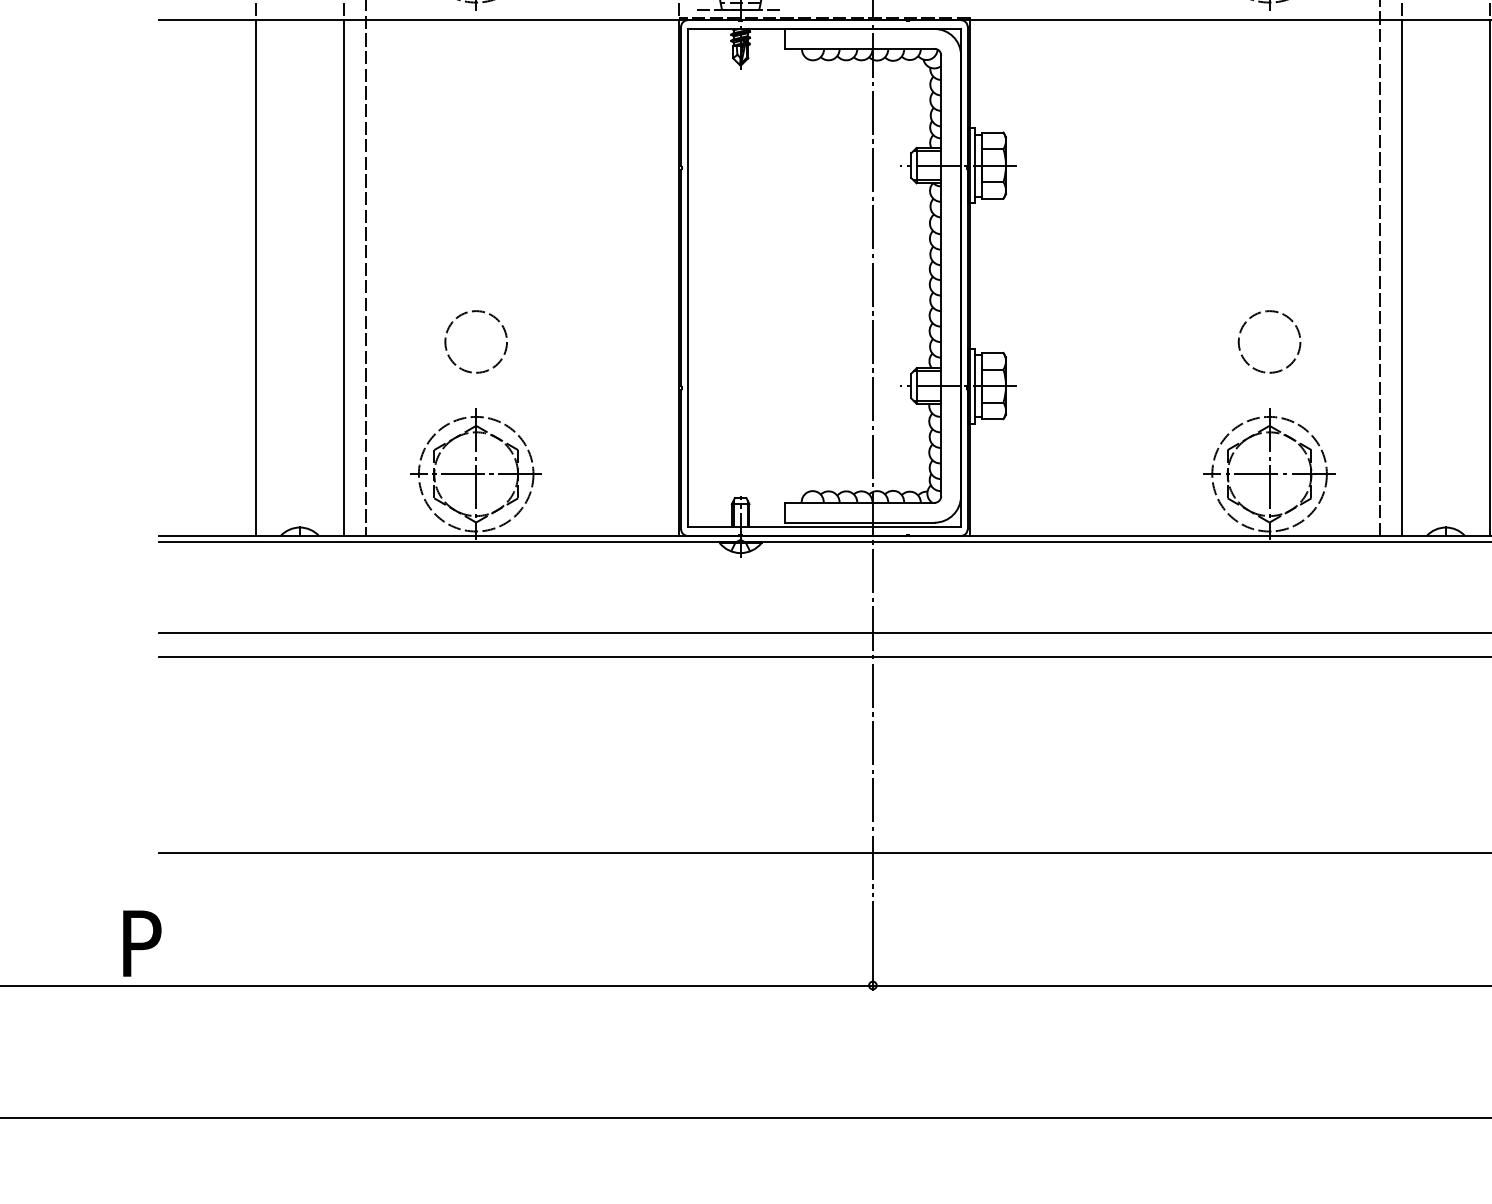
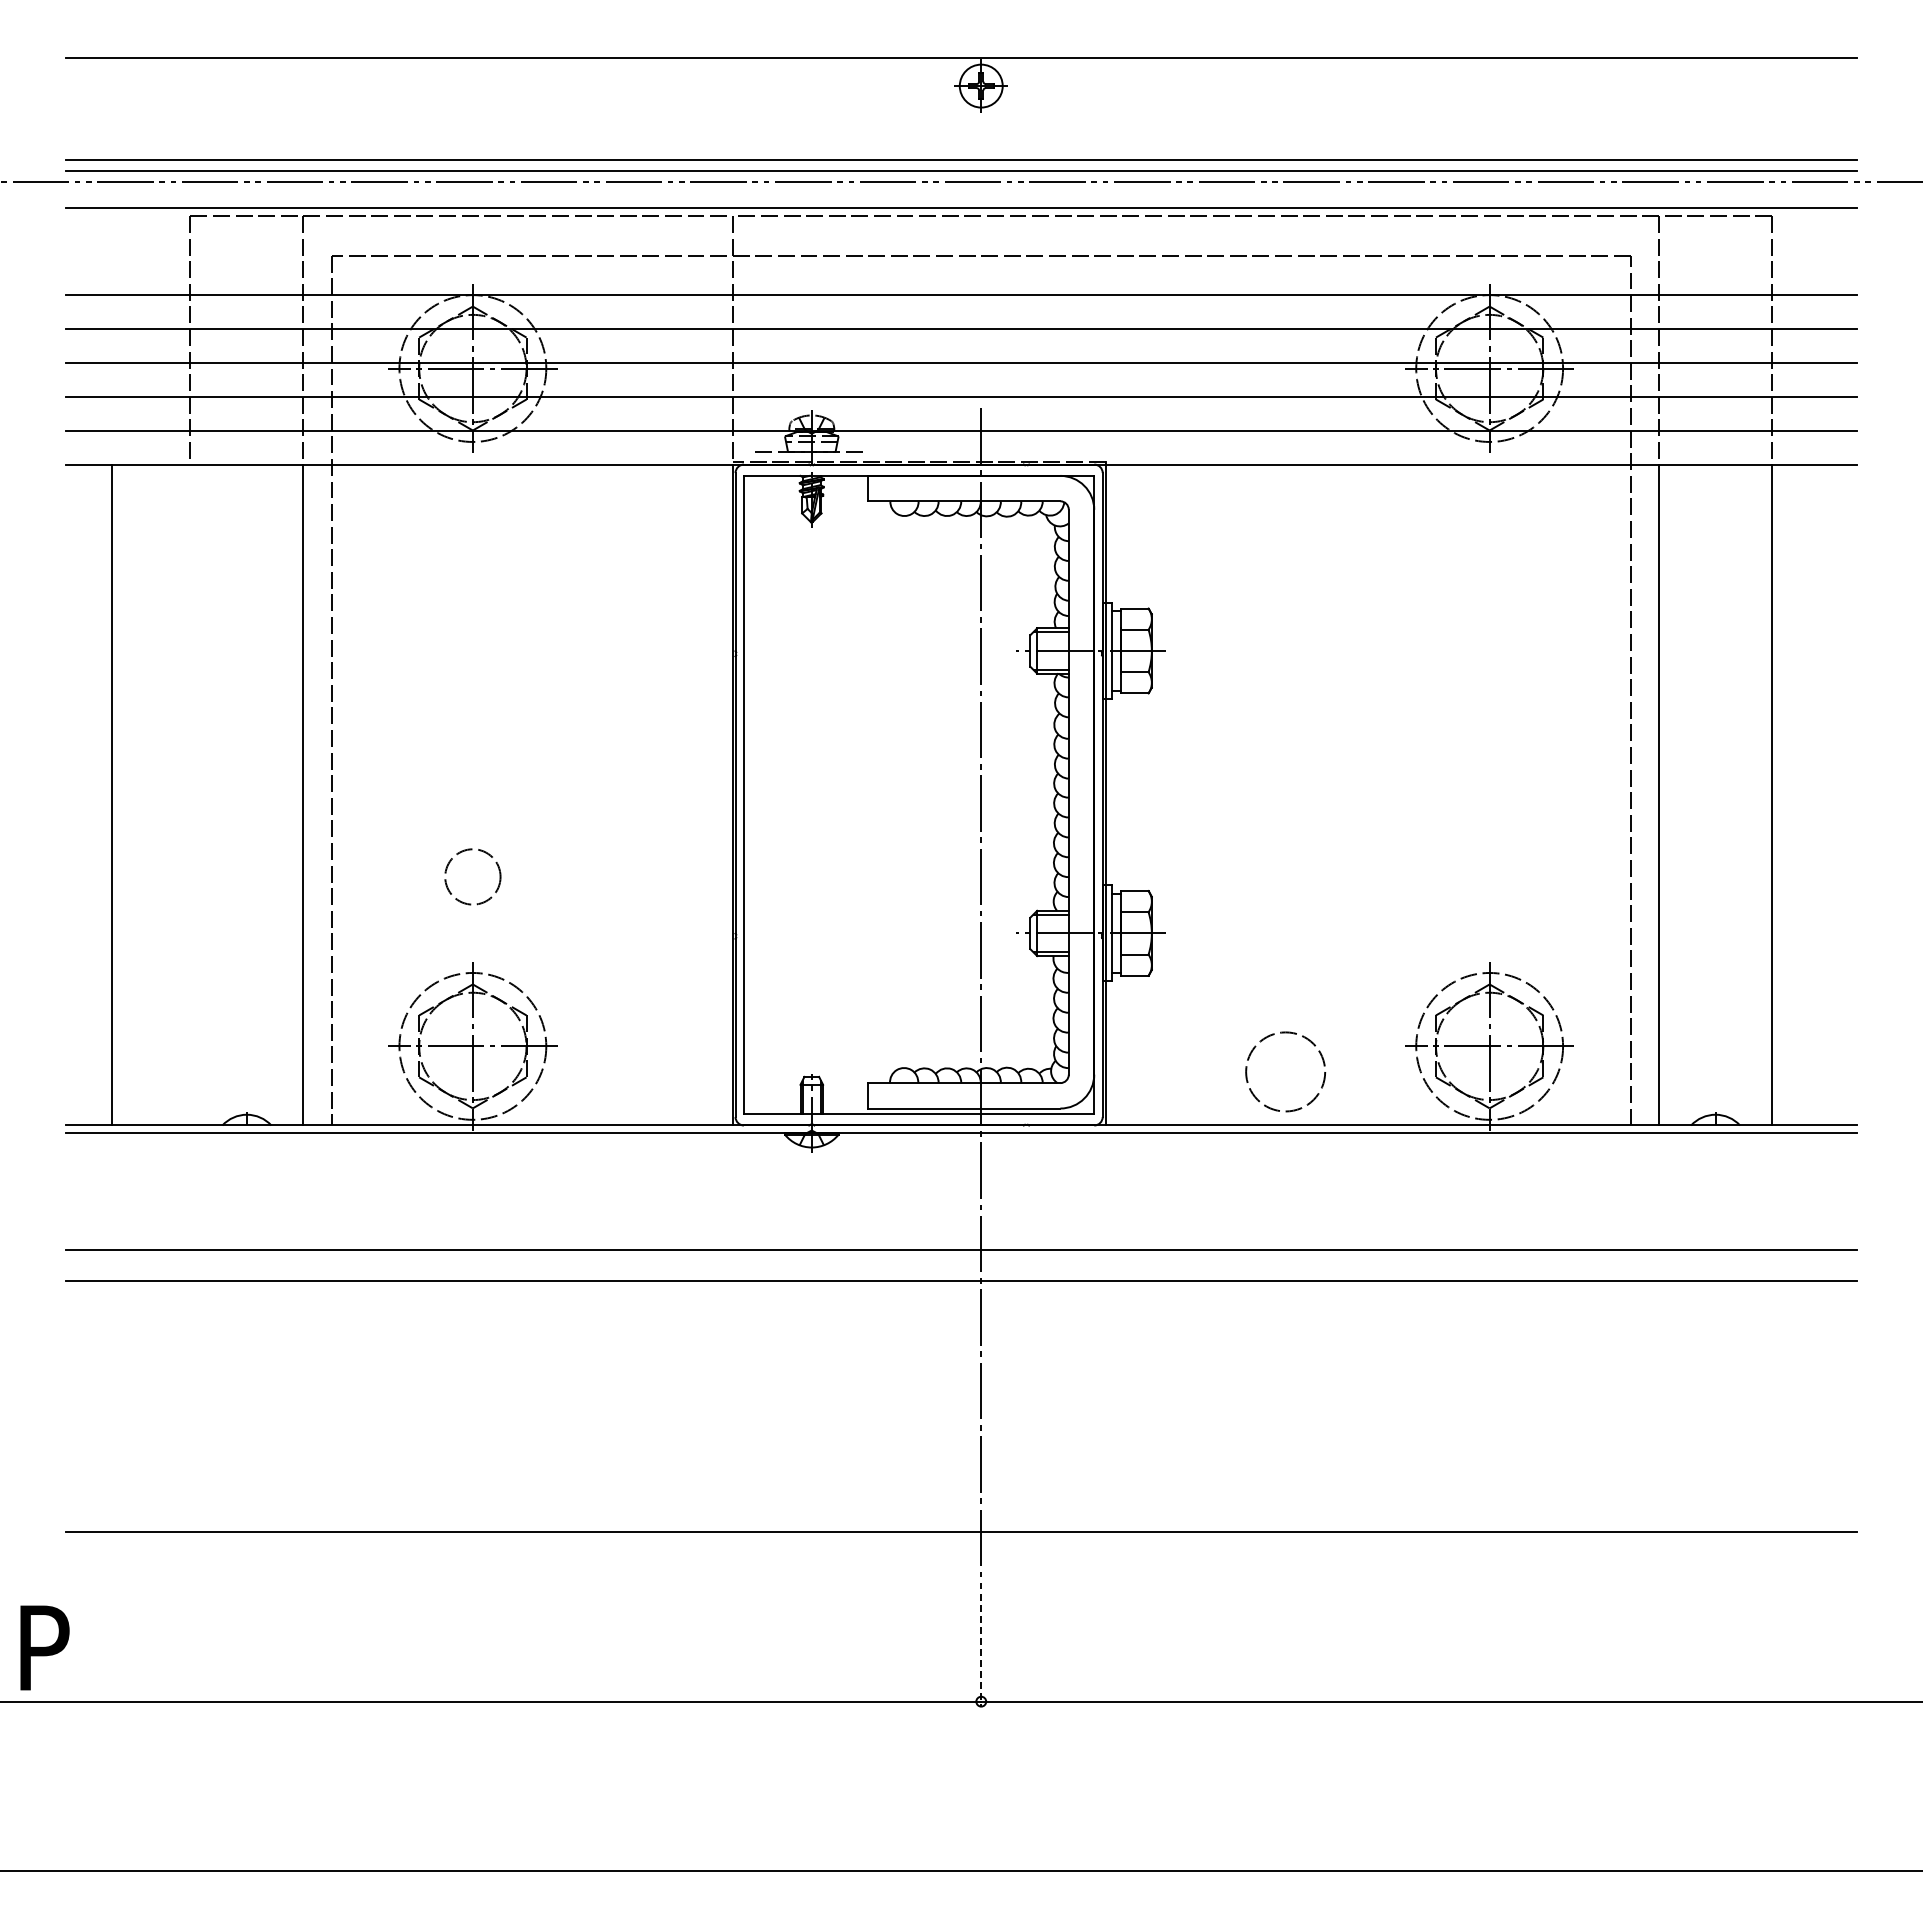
line: (255, 277) -> (112, 794), moved
circle: (475, 341) -> (472, 876), size x0.7
circle: (1269, 341) -> (1285, 1071), moved
line: (873, 946) -> (981, 1651), solid -> dashed

